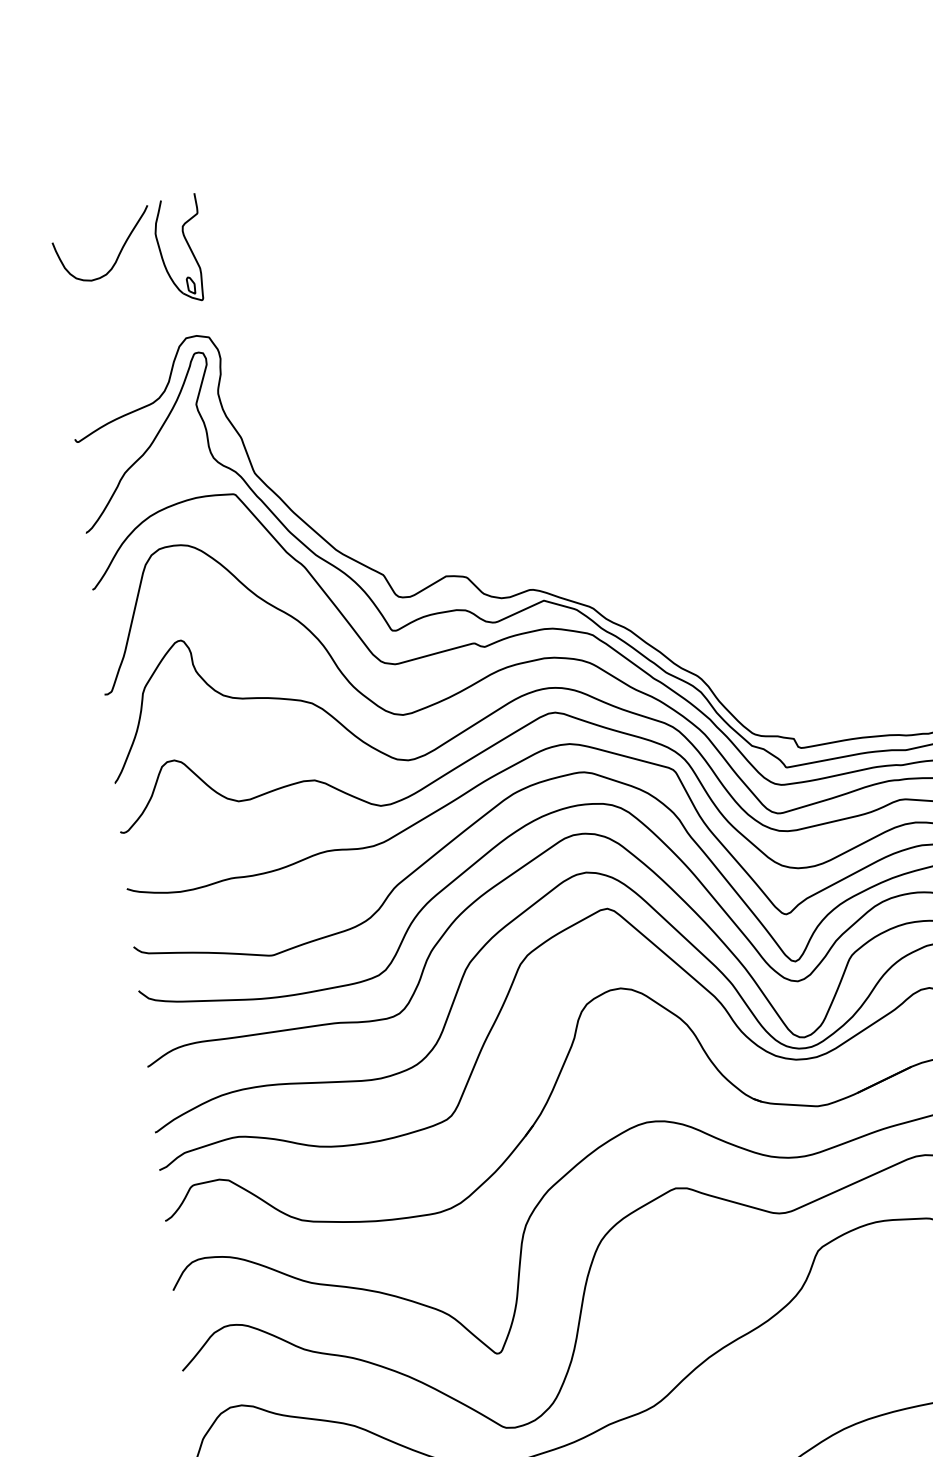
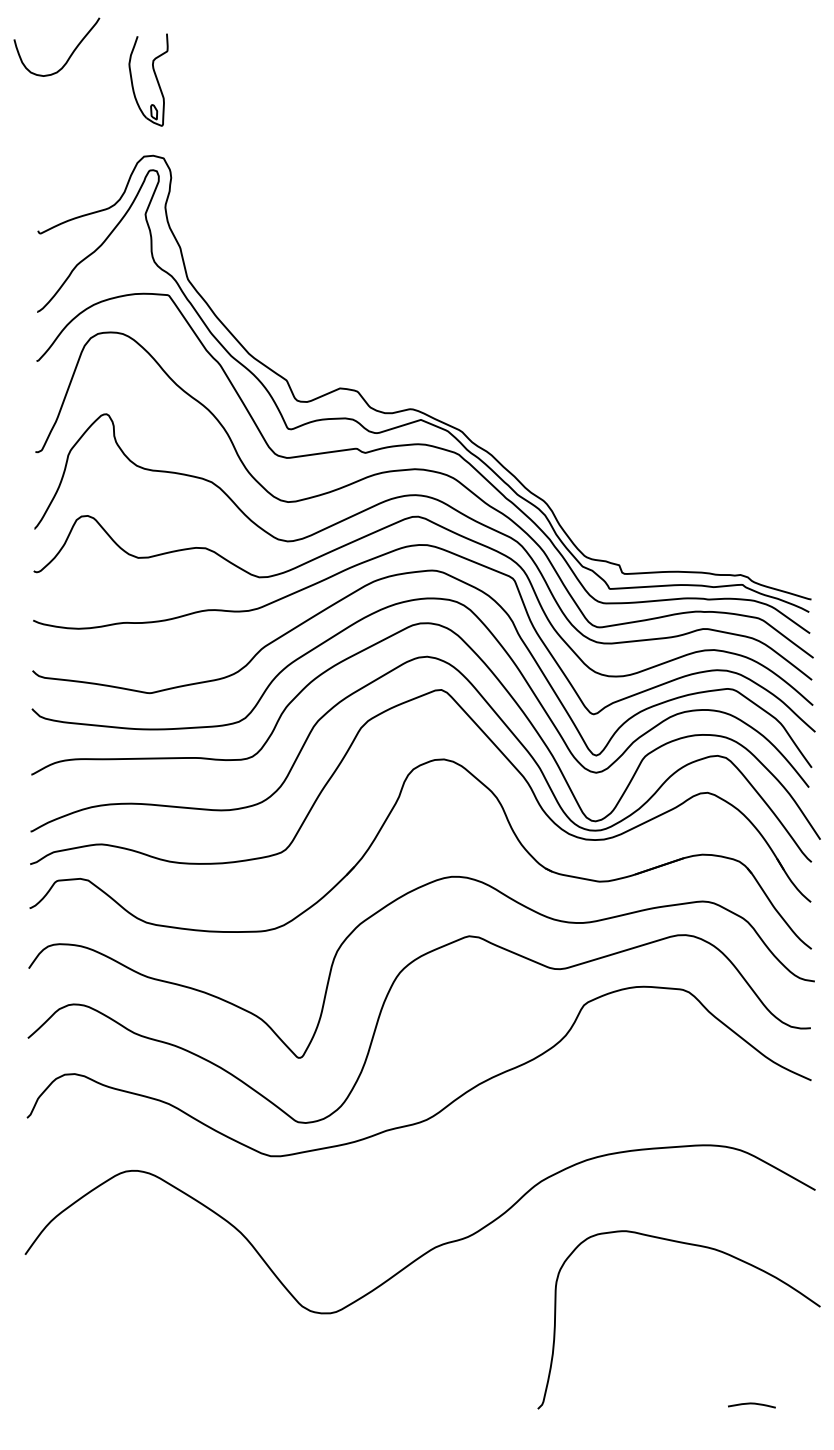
curve: (119, 251) -> (70, 54), moved

